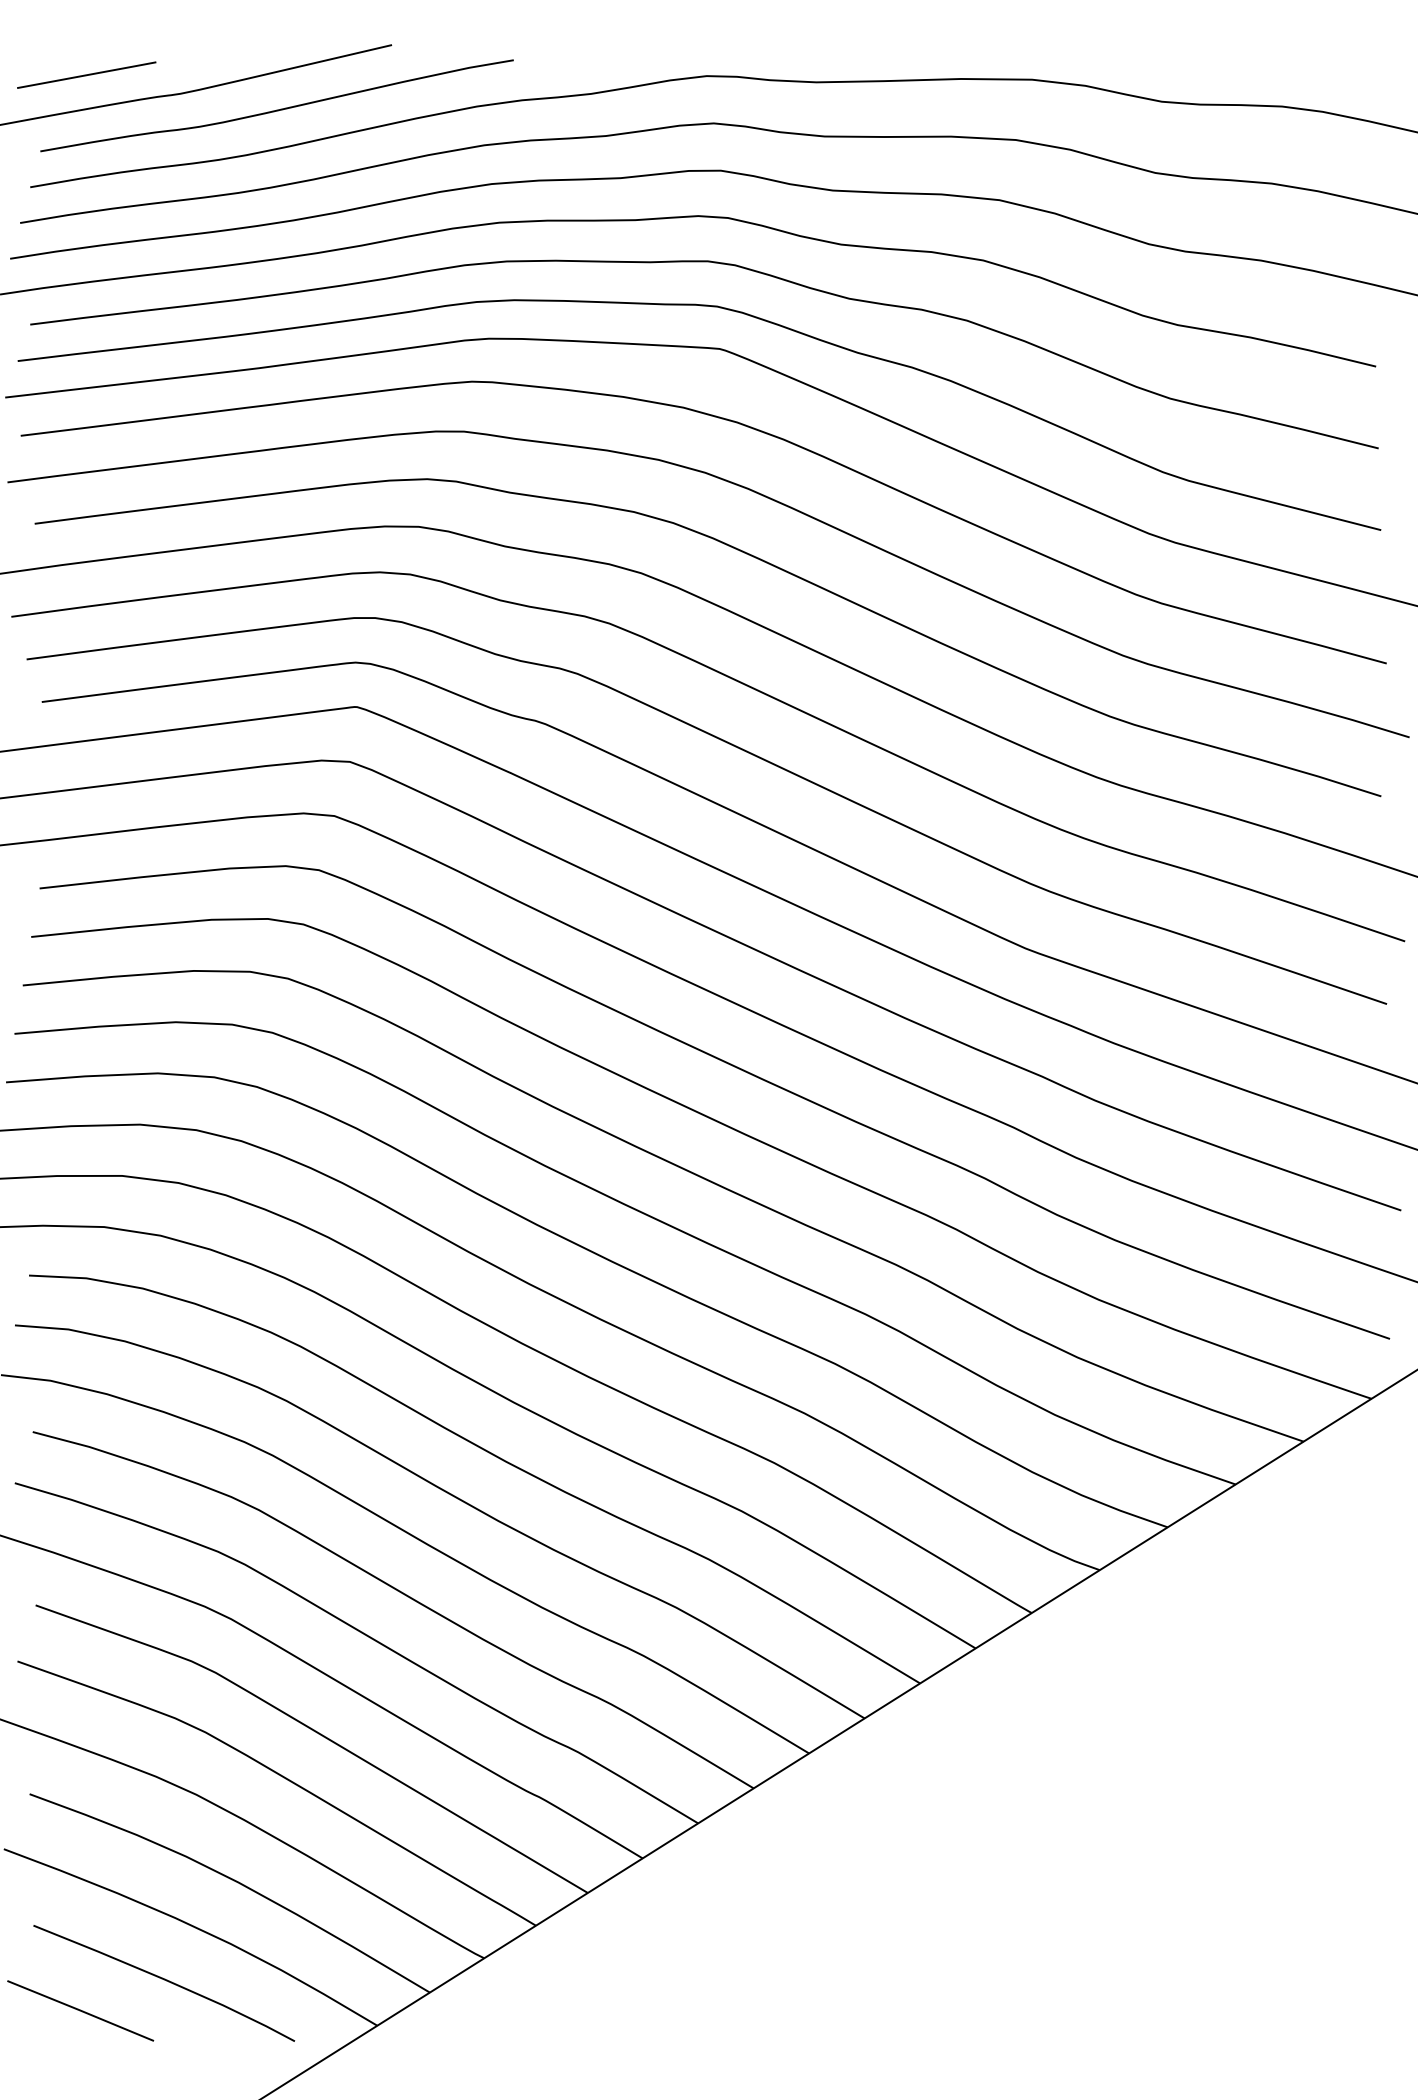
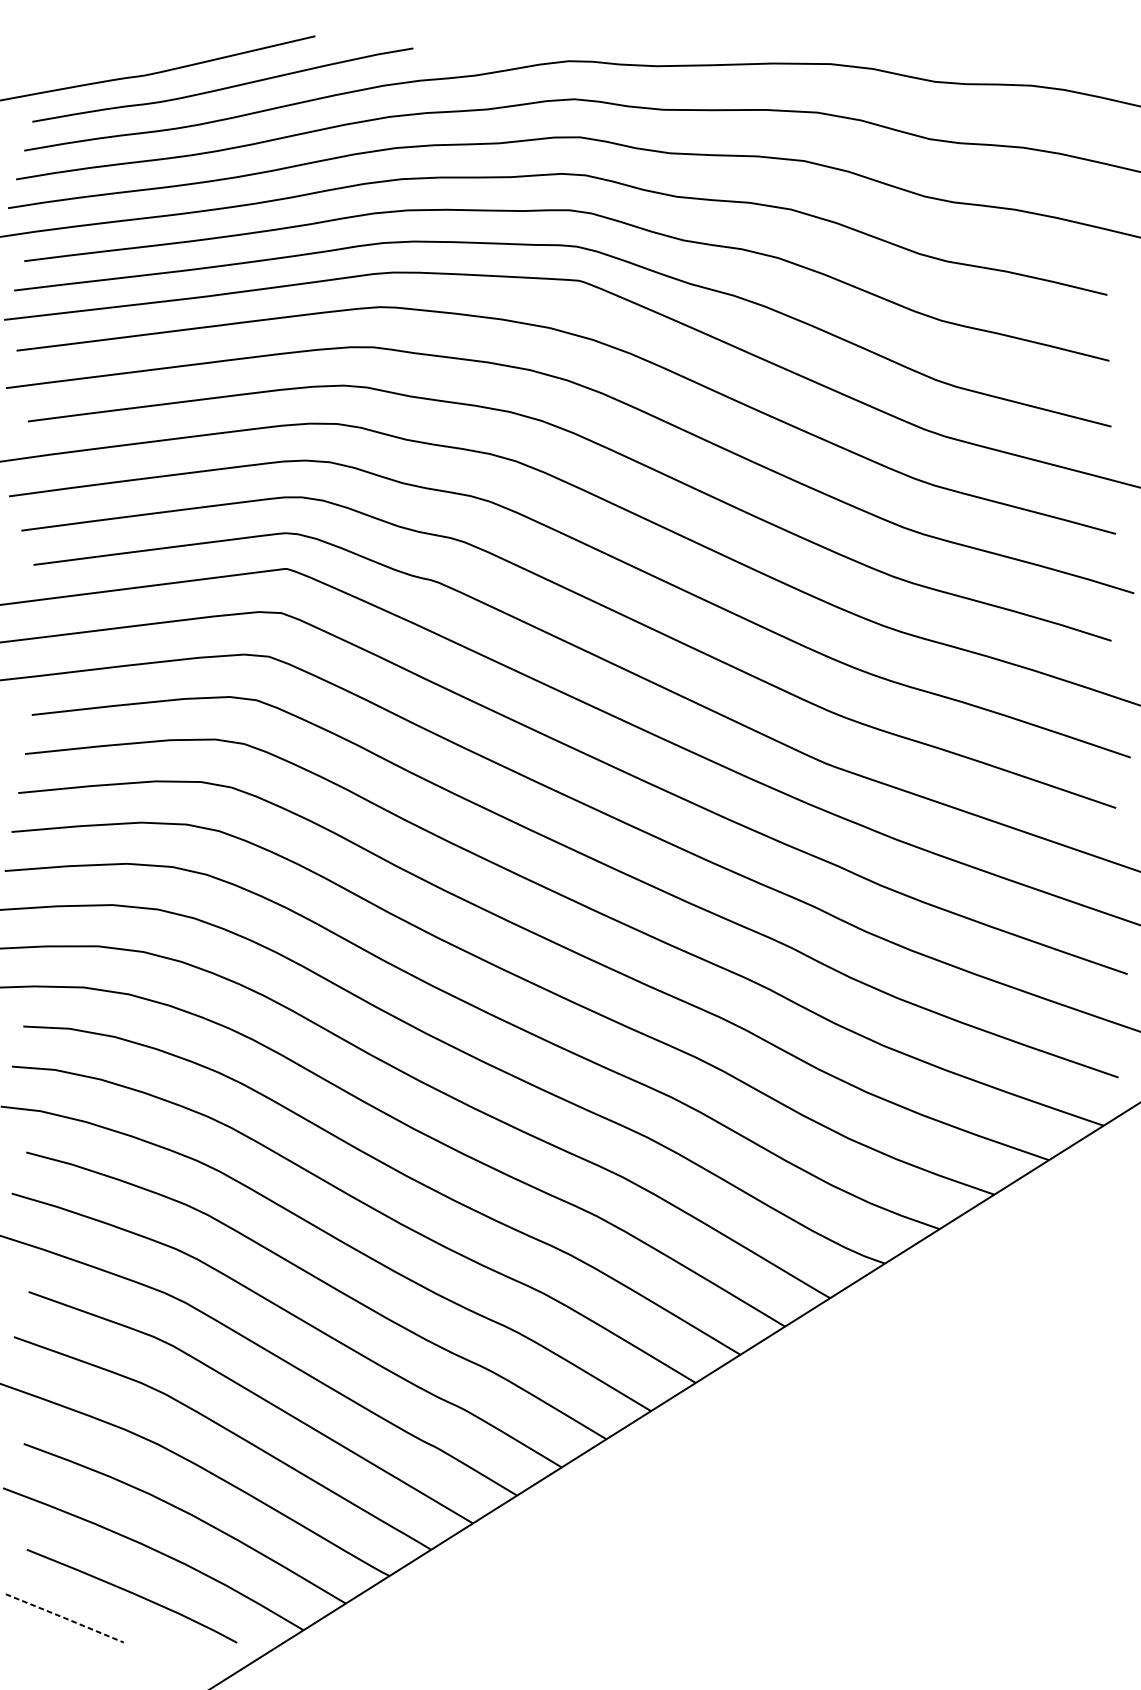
line: (86, 74) -> (69, 59), removed
line: (80, 2010) -> (64, 1618), solid -> dashed

